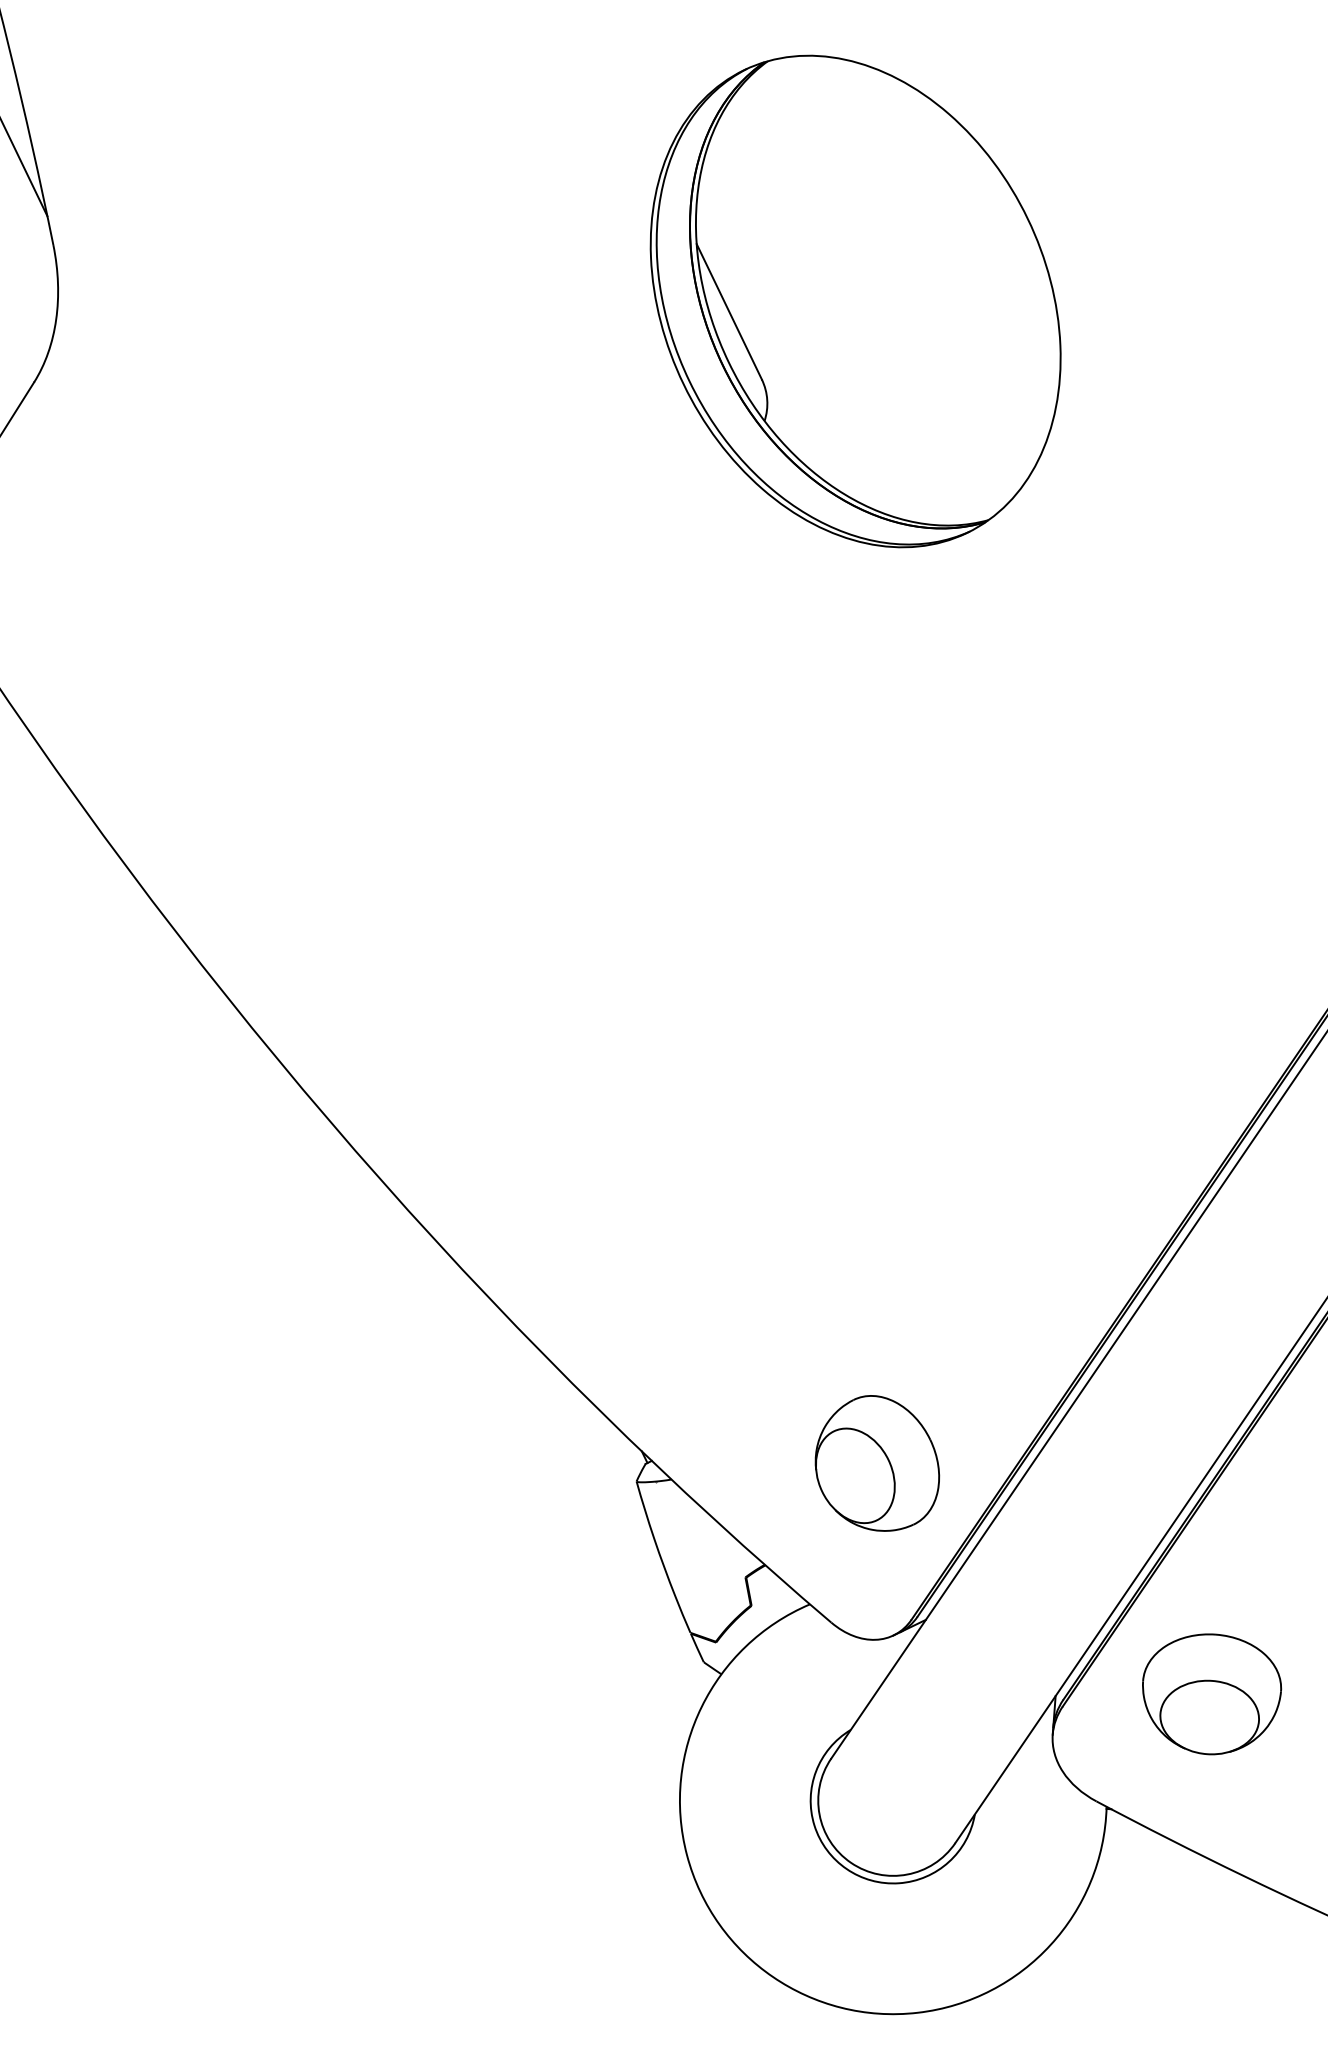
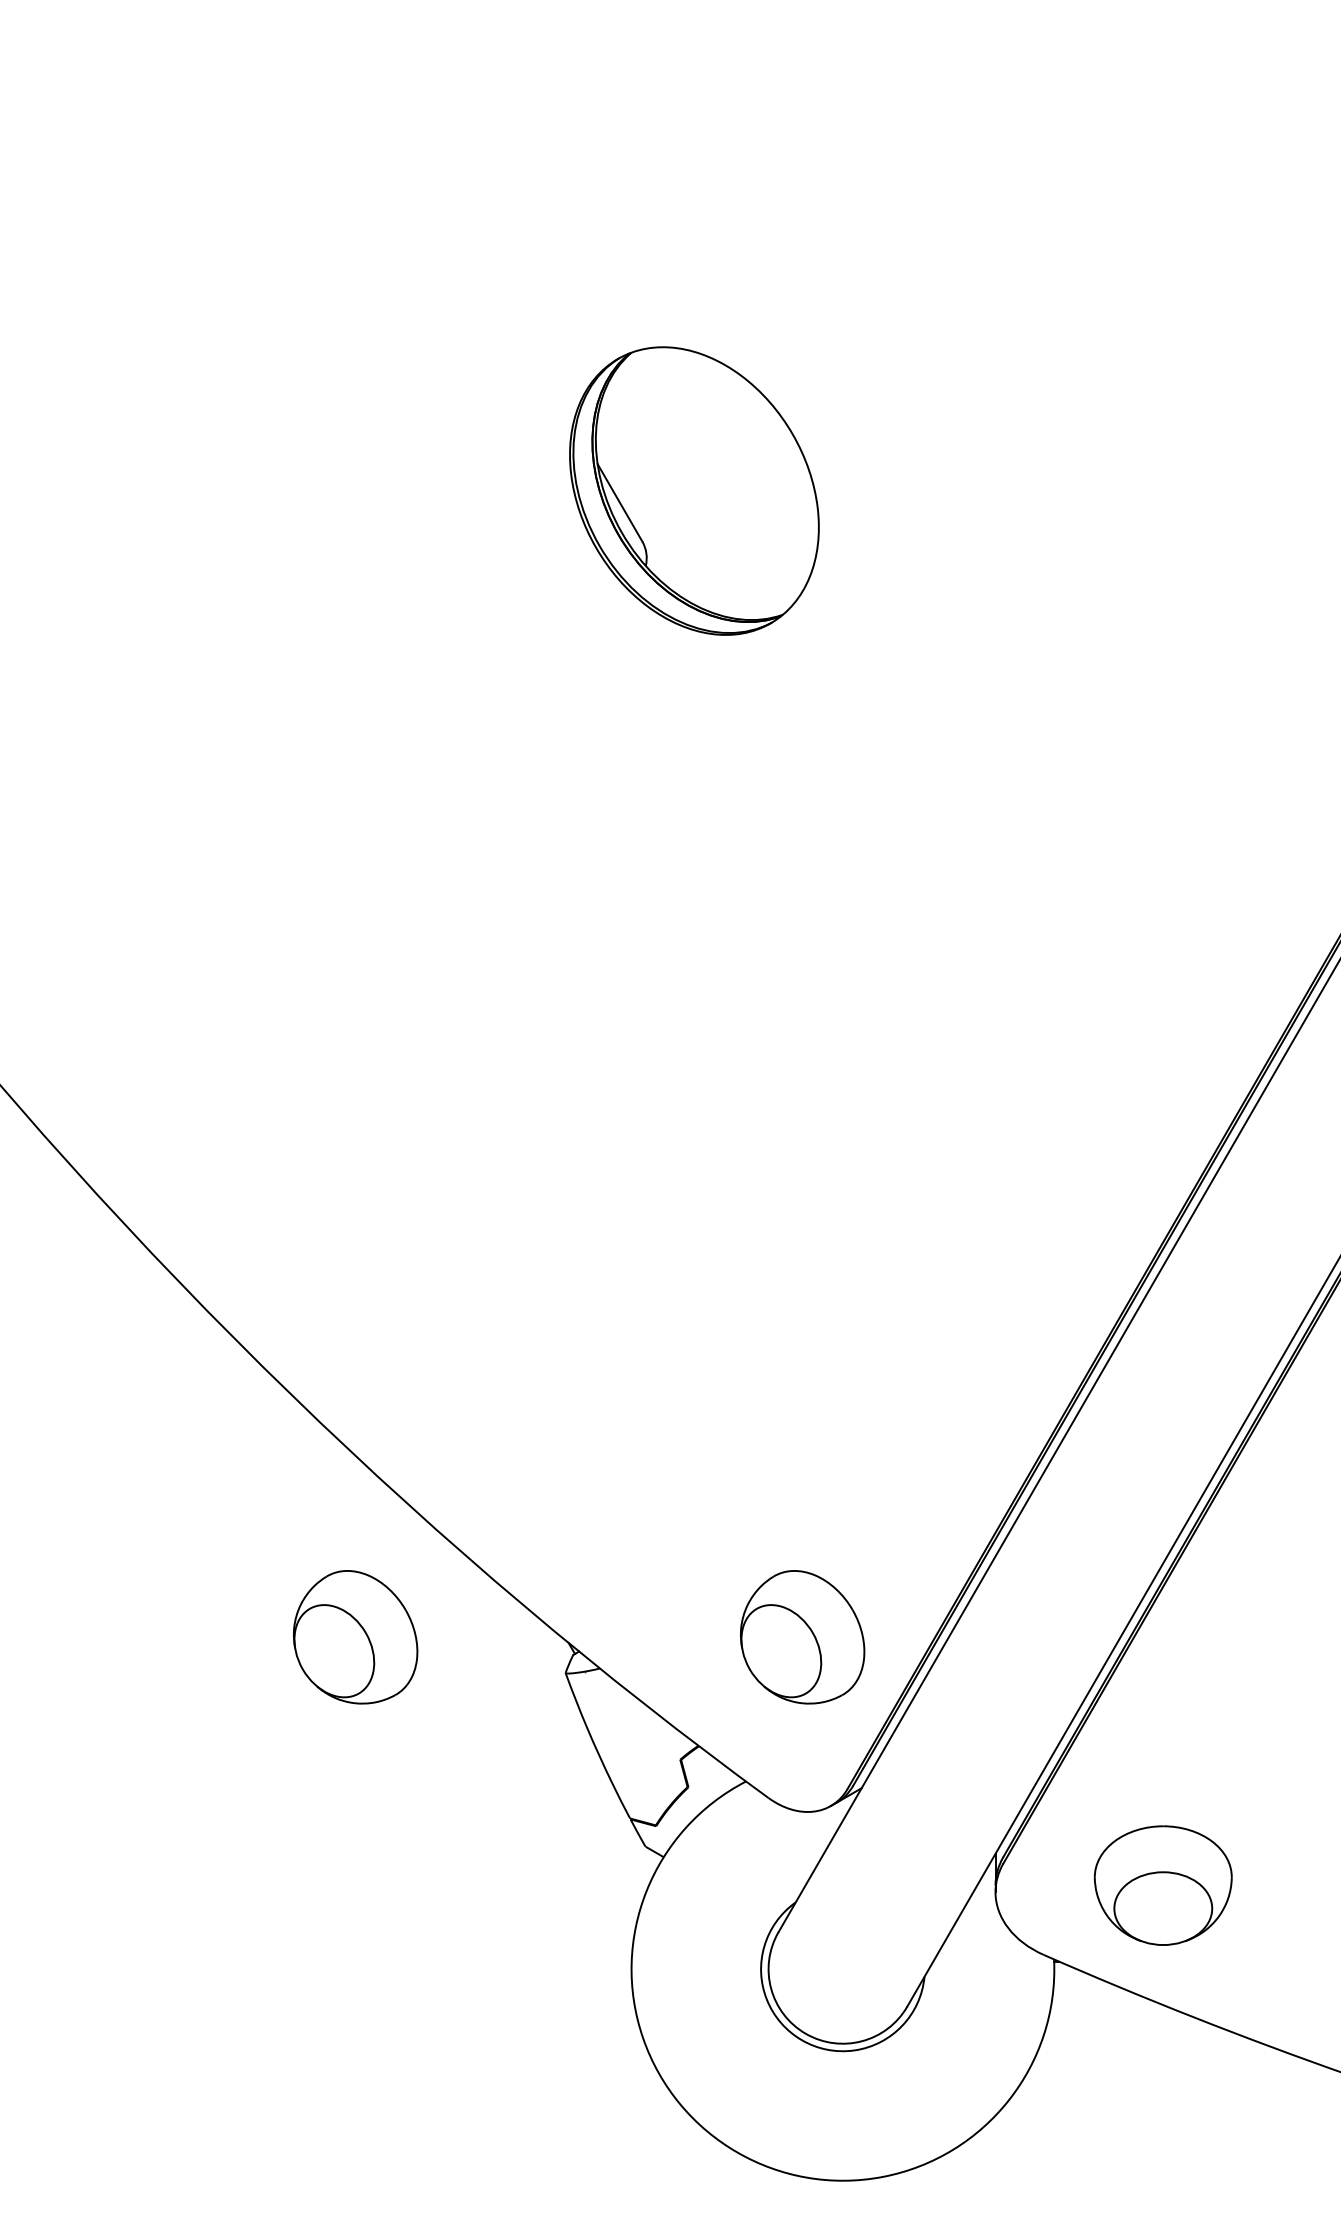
part: (855, 300) -> (694, 490), size x0.6
part: (427, 1429) -> (355, 1637), added
part: (1210, 1694) -> (1162, 1885), moved

